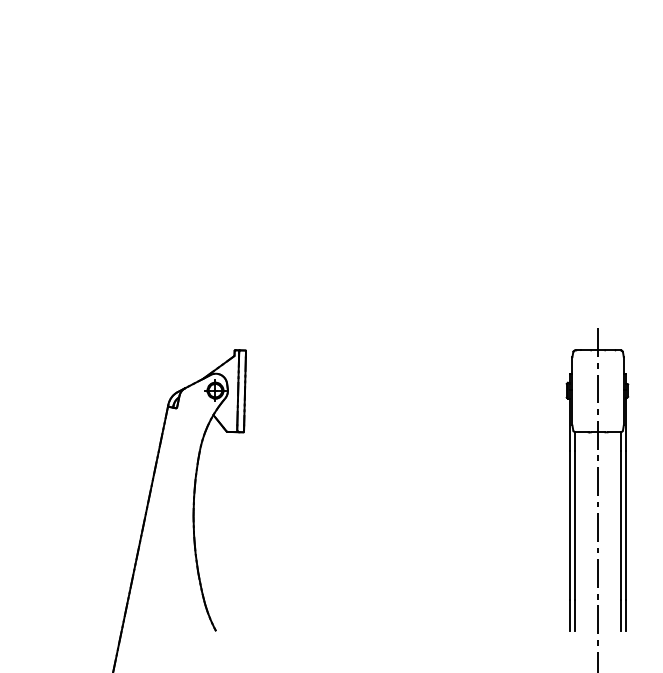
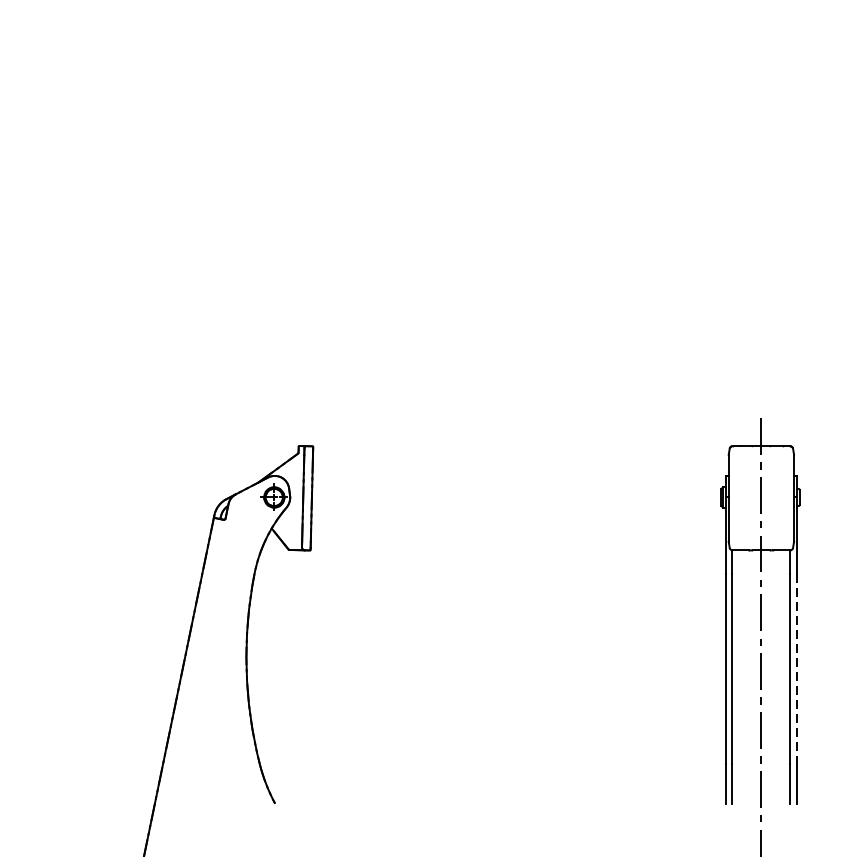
line: (626, 525) -> (797, 669), solid -> dashed

